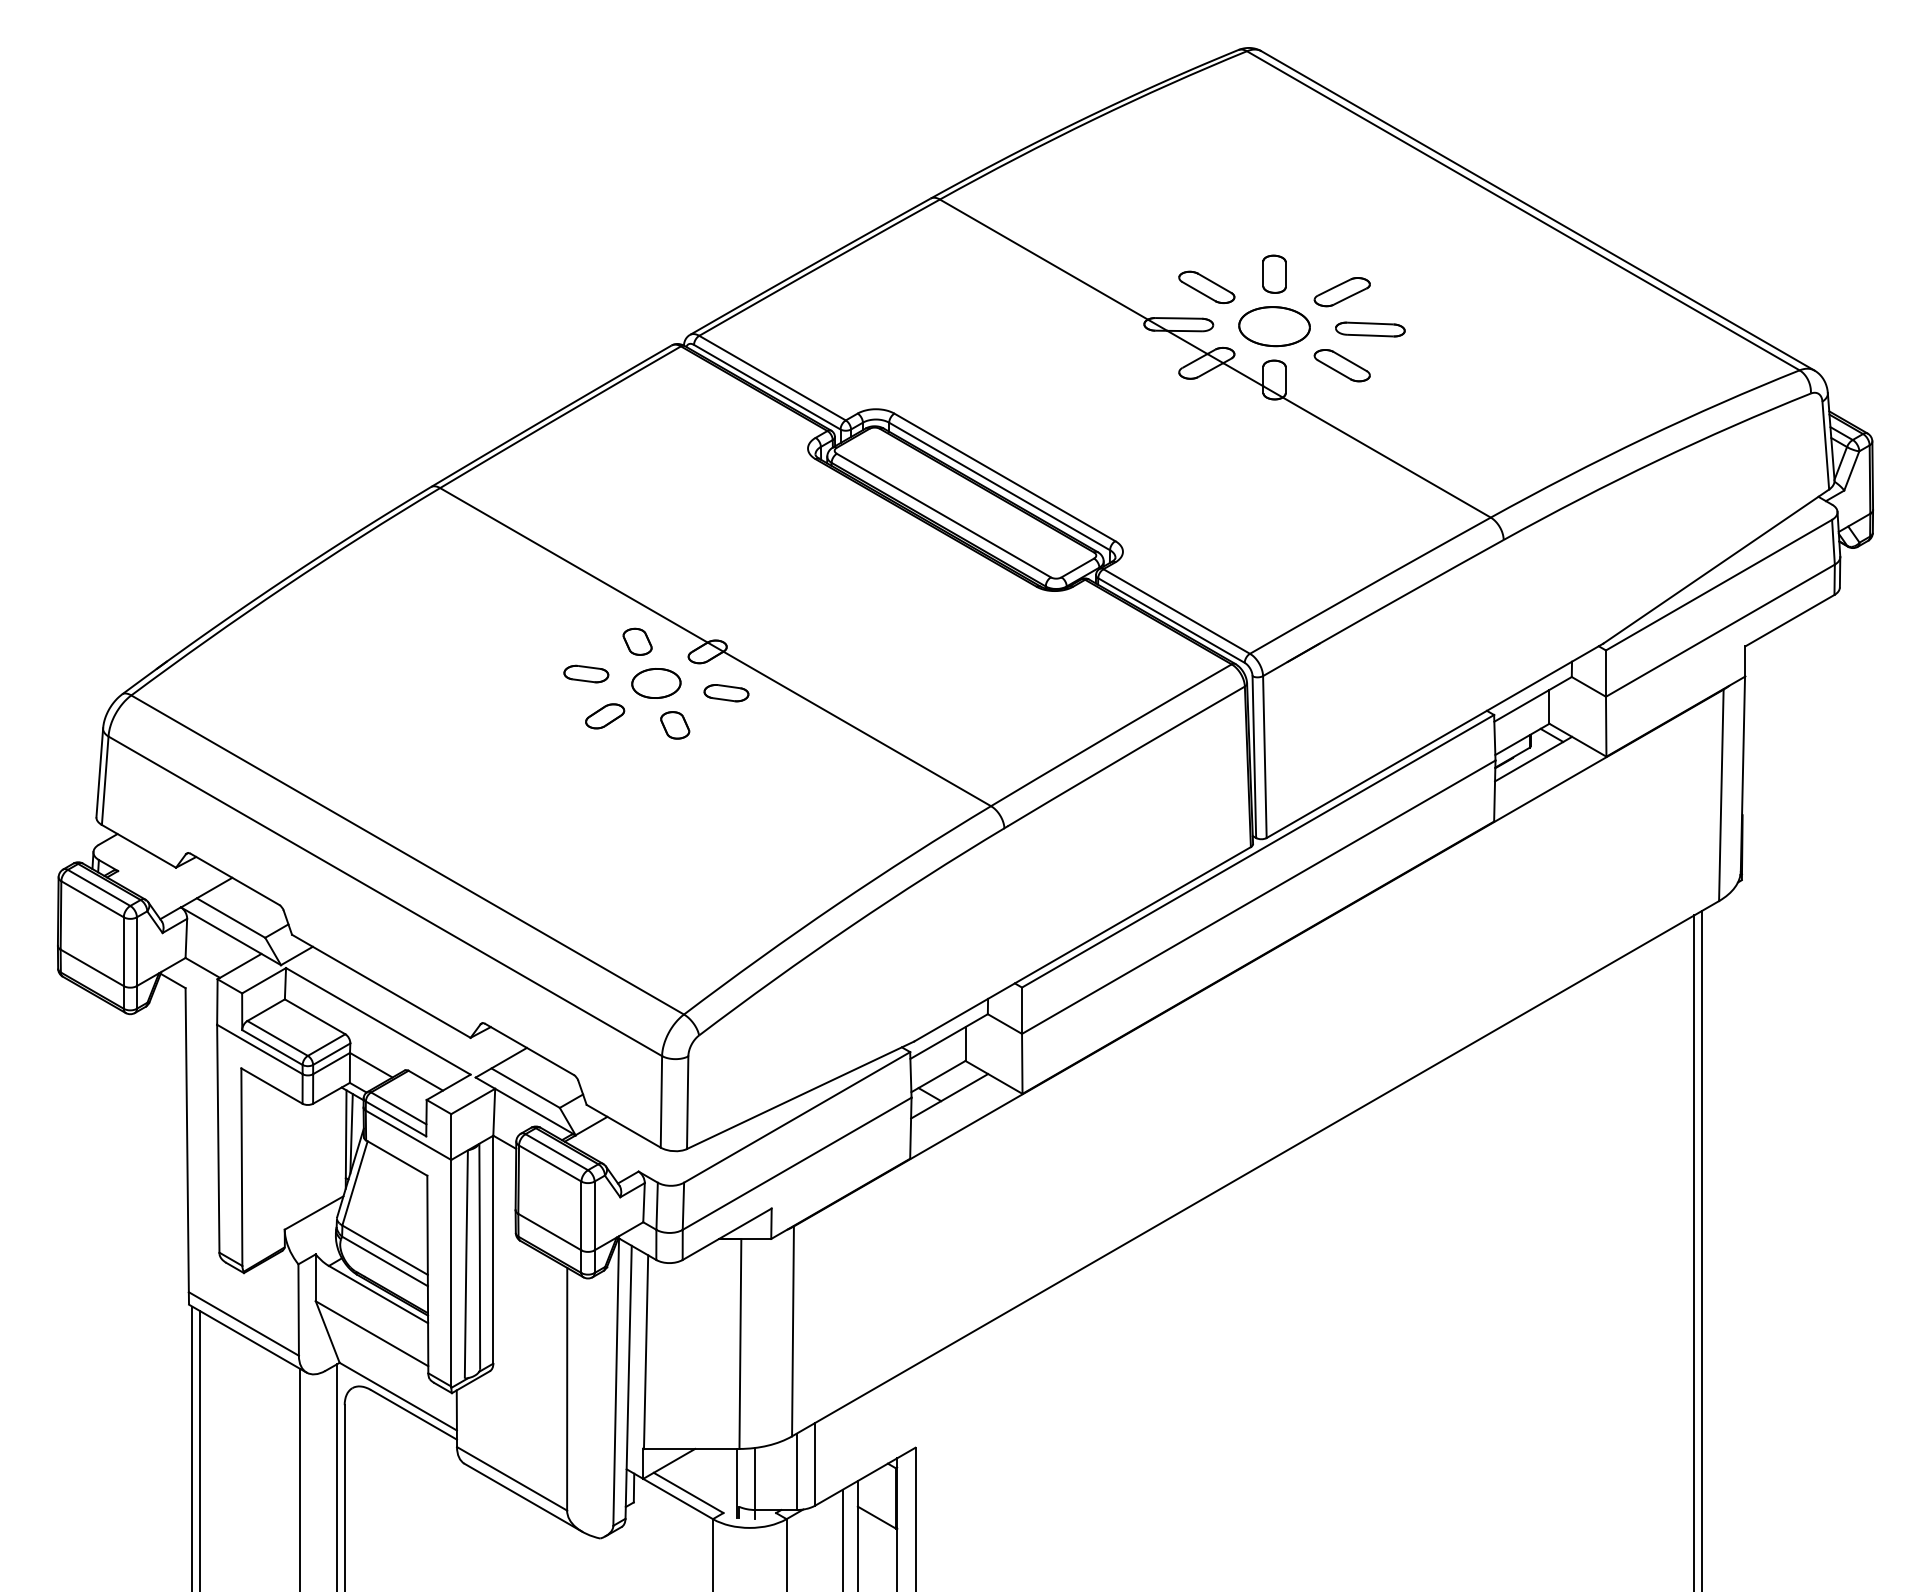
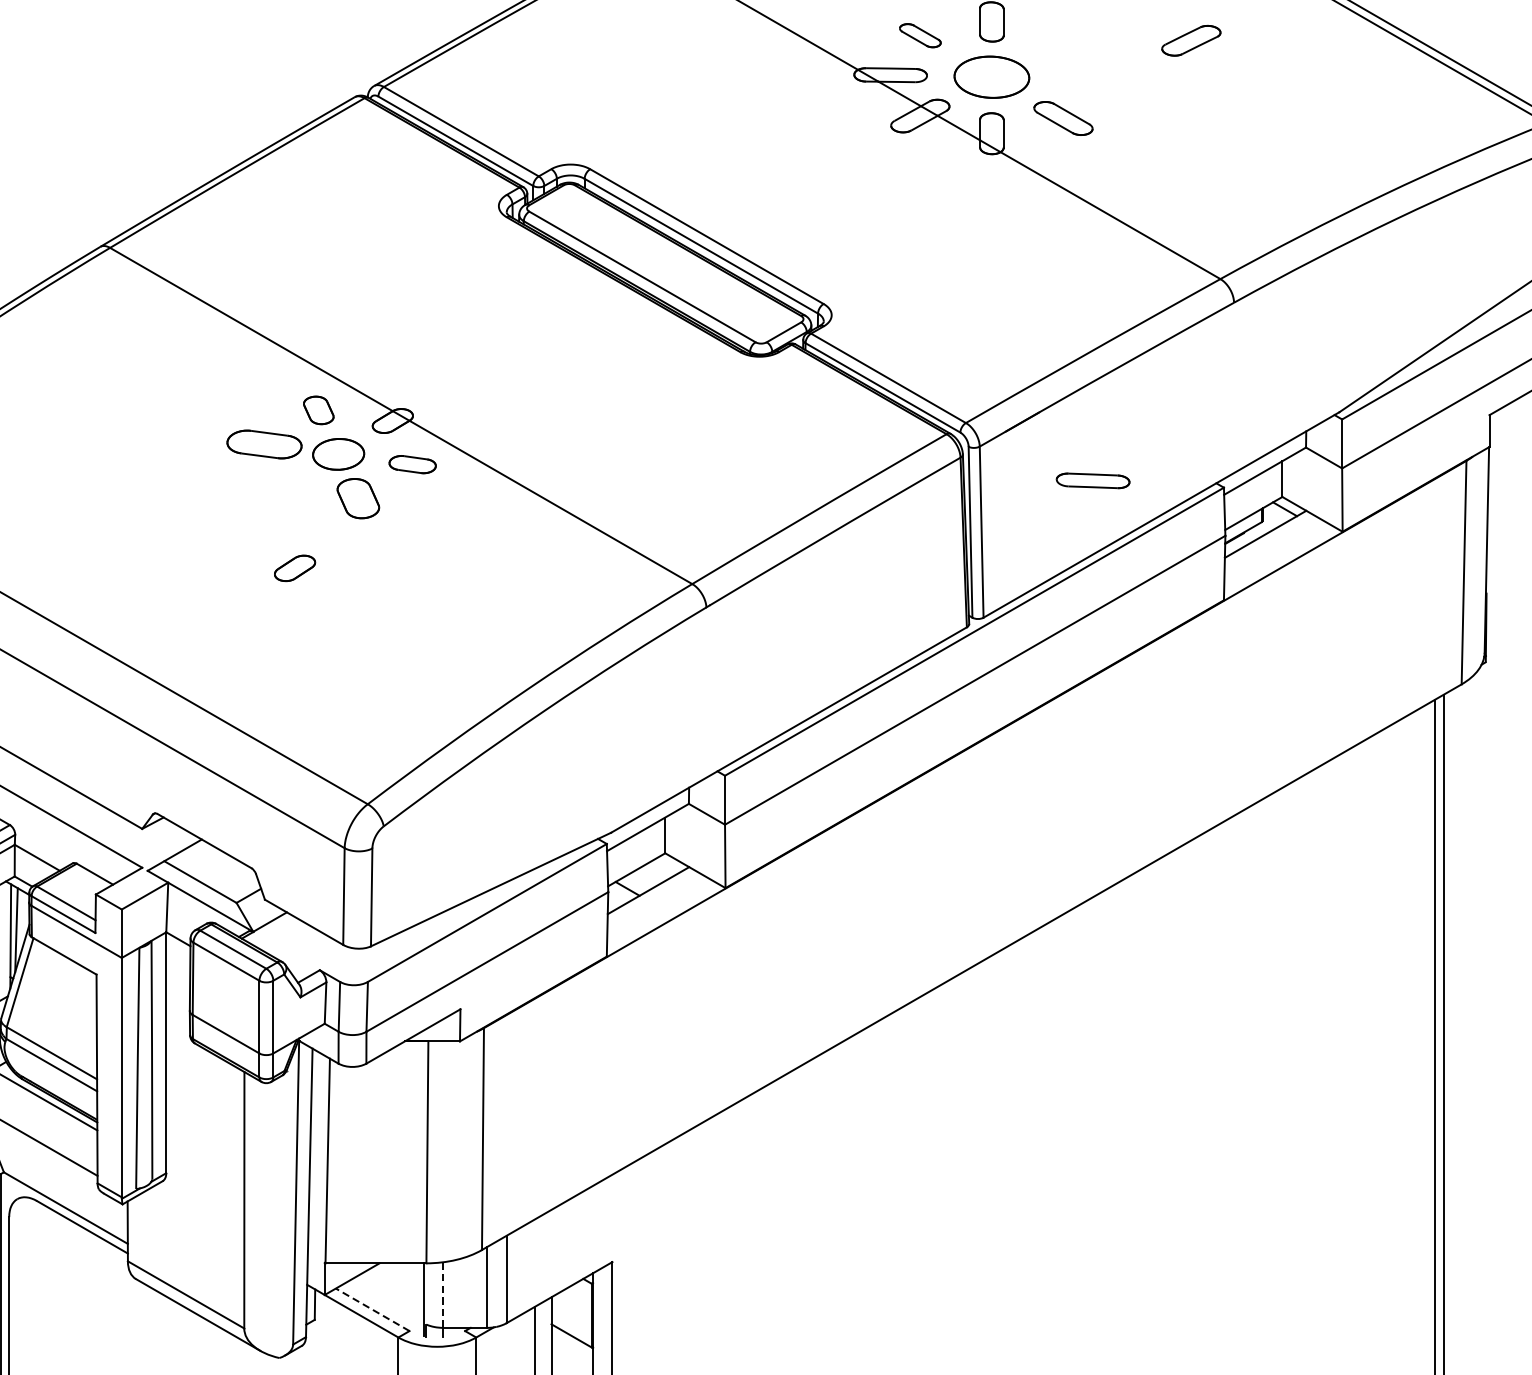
part: (1206, 286) -> (919, 34), size x0.7
part: (1341, 292) -> (1190, 41), moved
part: (1370, 329) -> (1093, 480), moved
part: (586, 673) -> (264, 443), size x1.6
part: (605, 716) -> (295, 568), moved
part: (675, 725) -> (358, 498), size x1.4
line: (755, 1478) -> (443, 1294), solid -> dashed
line: (688, 1492) -> (372, 1309), solid -> dashed

